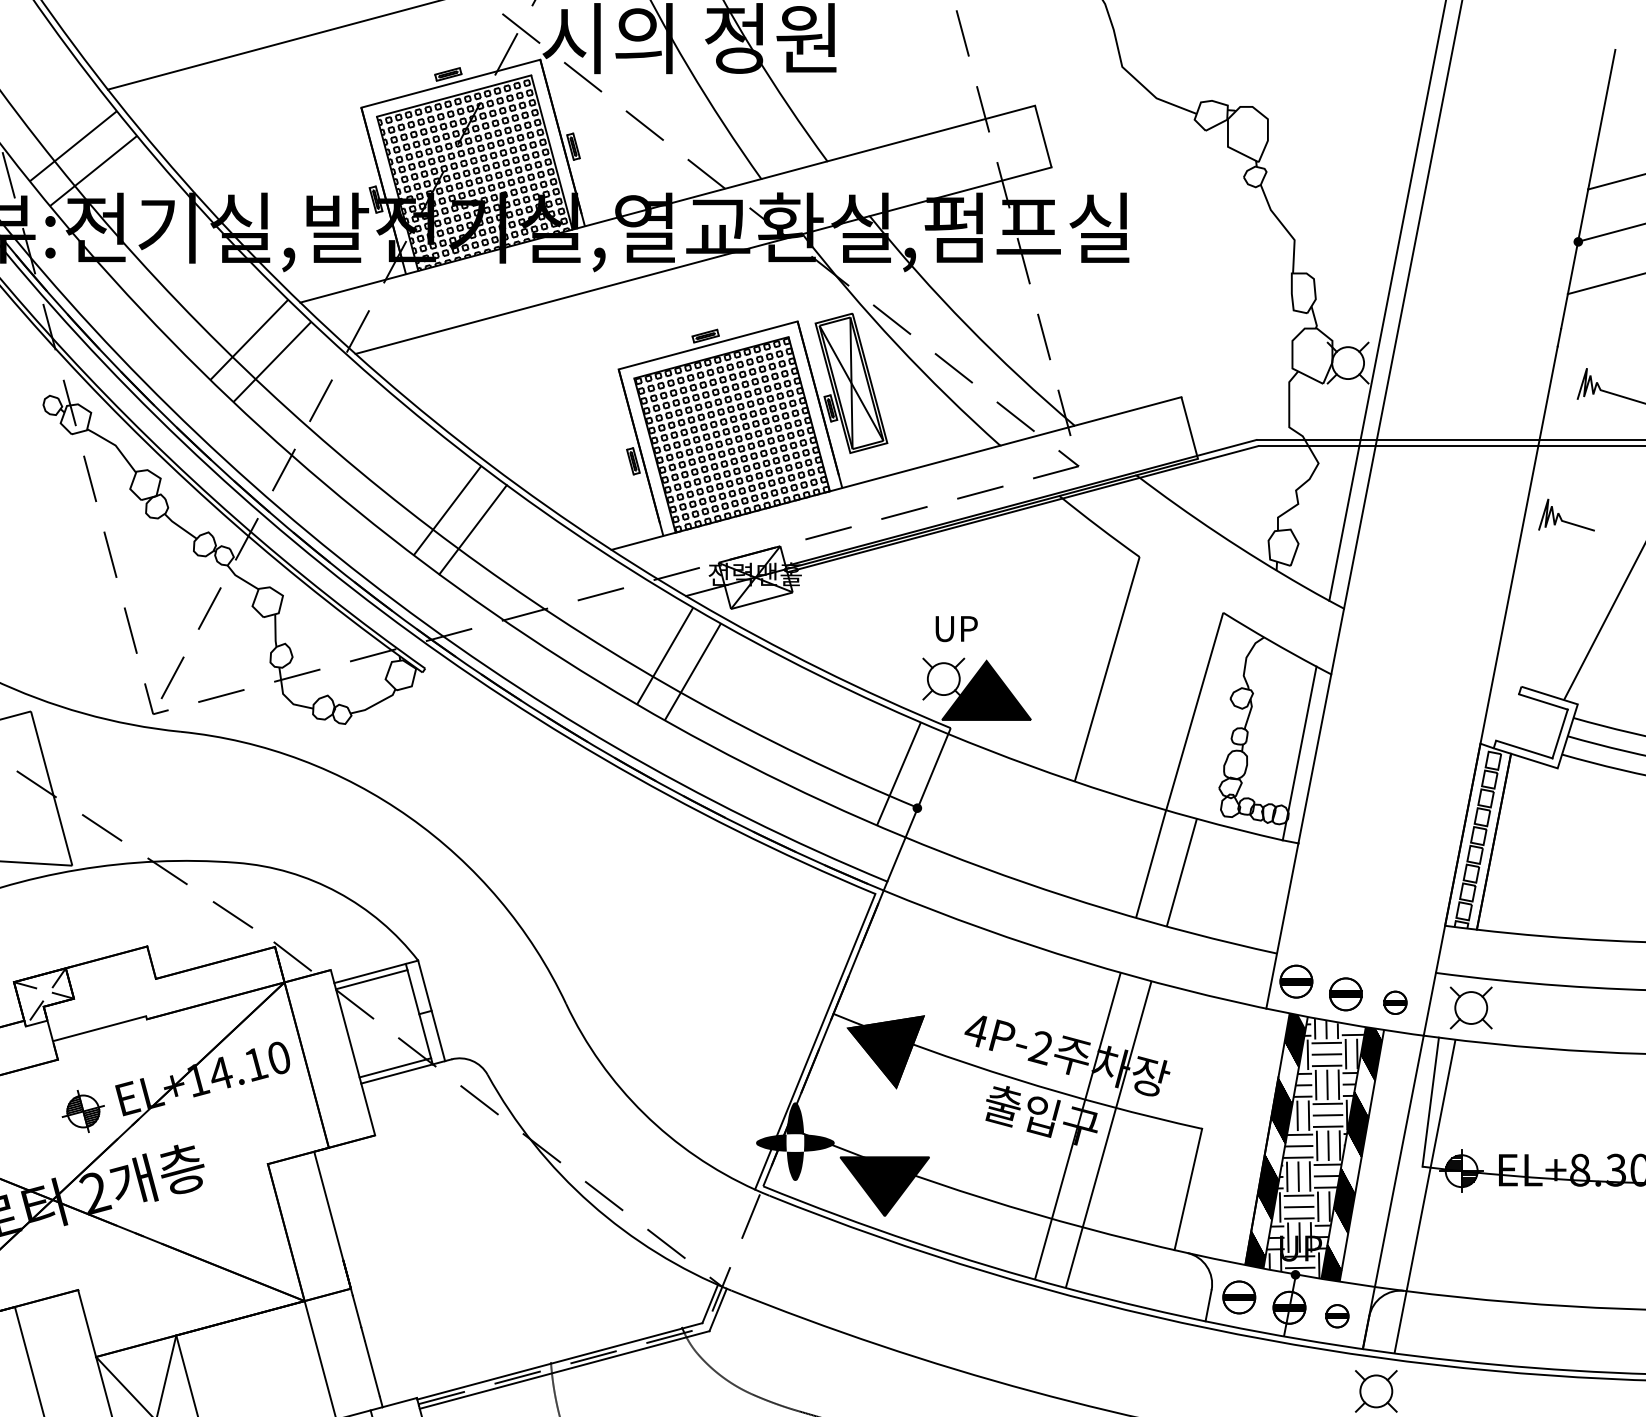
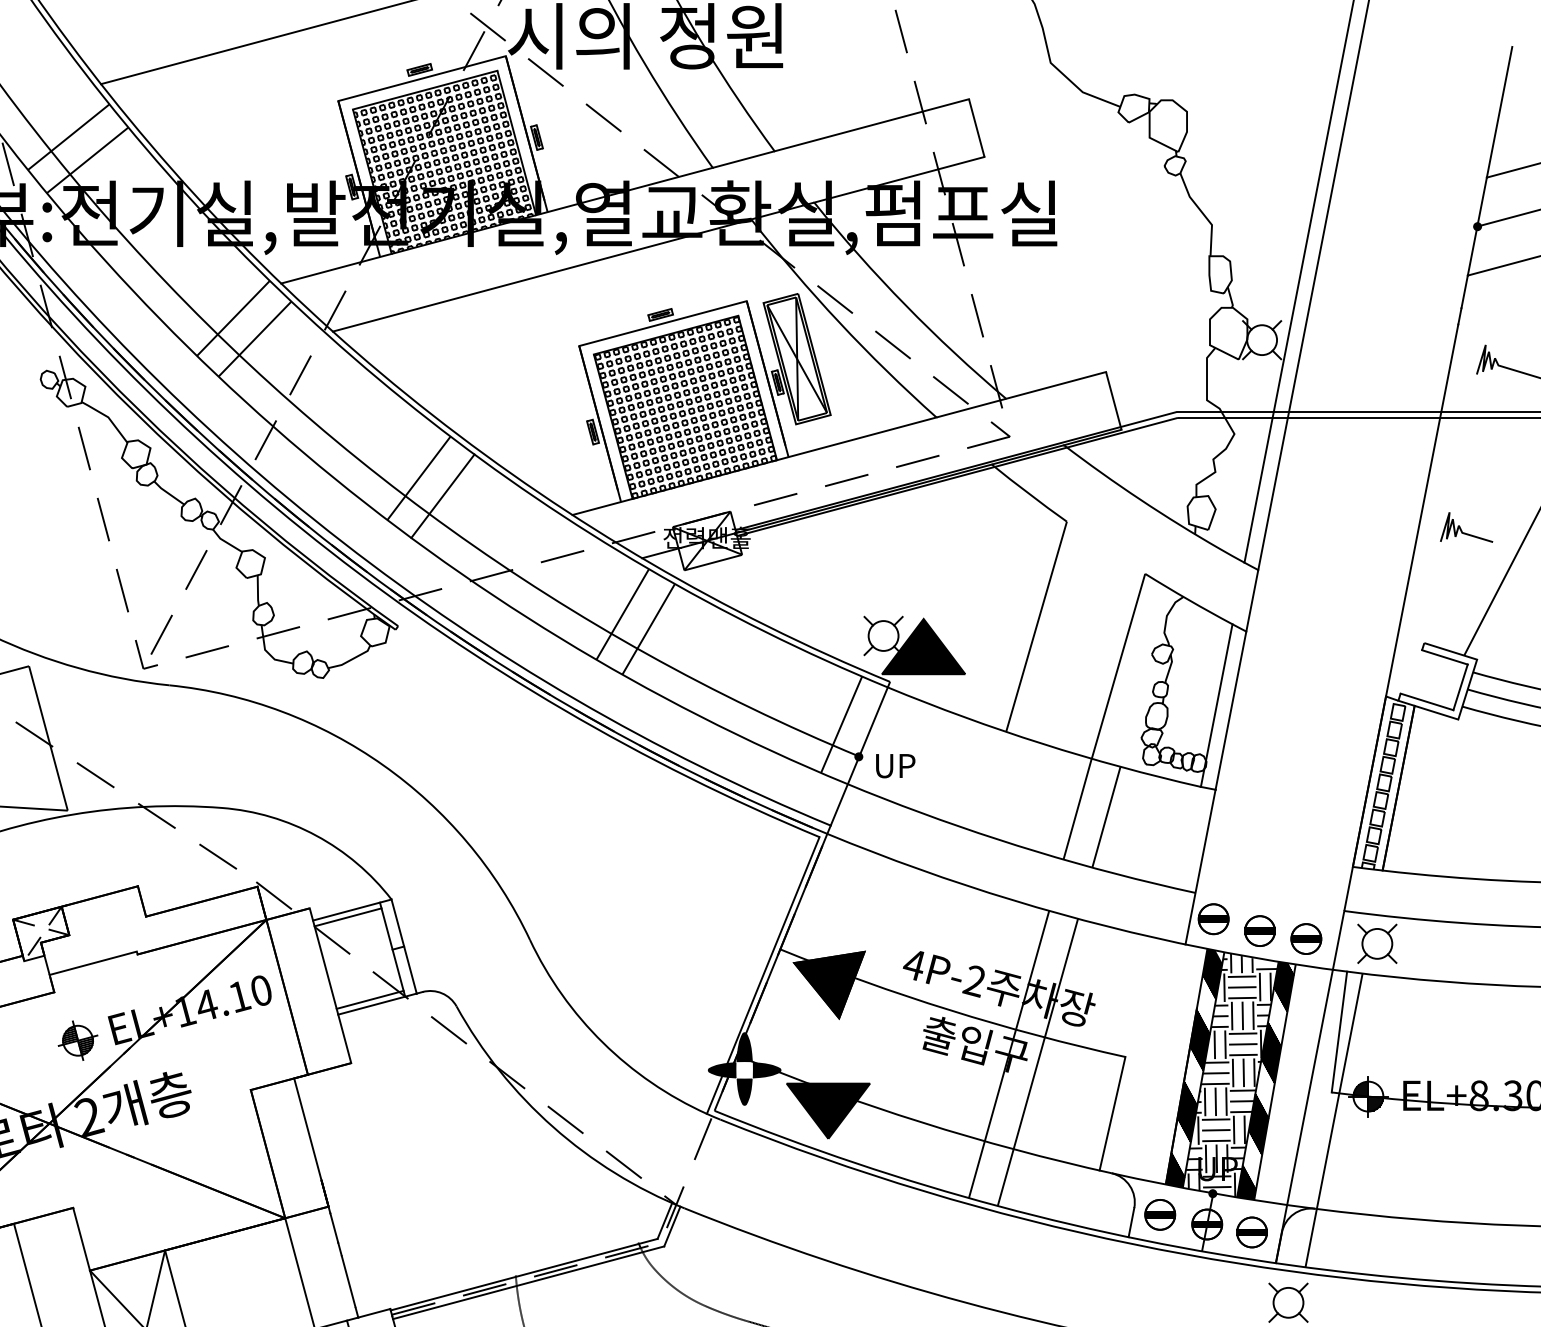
curve: (1562, 518) -> (1462, 530), moved
text: (956, 629) -> (895, 766), moved
part: (1395, 1002) -> (1306, 938), size x1.43
part: (1336, 1316) -> (1251, 1232), size x1.43

